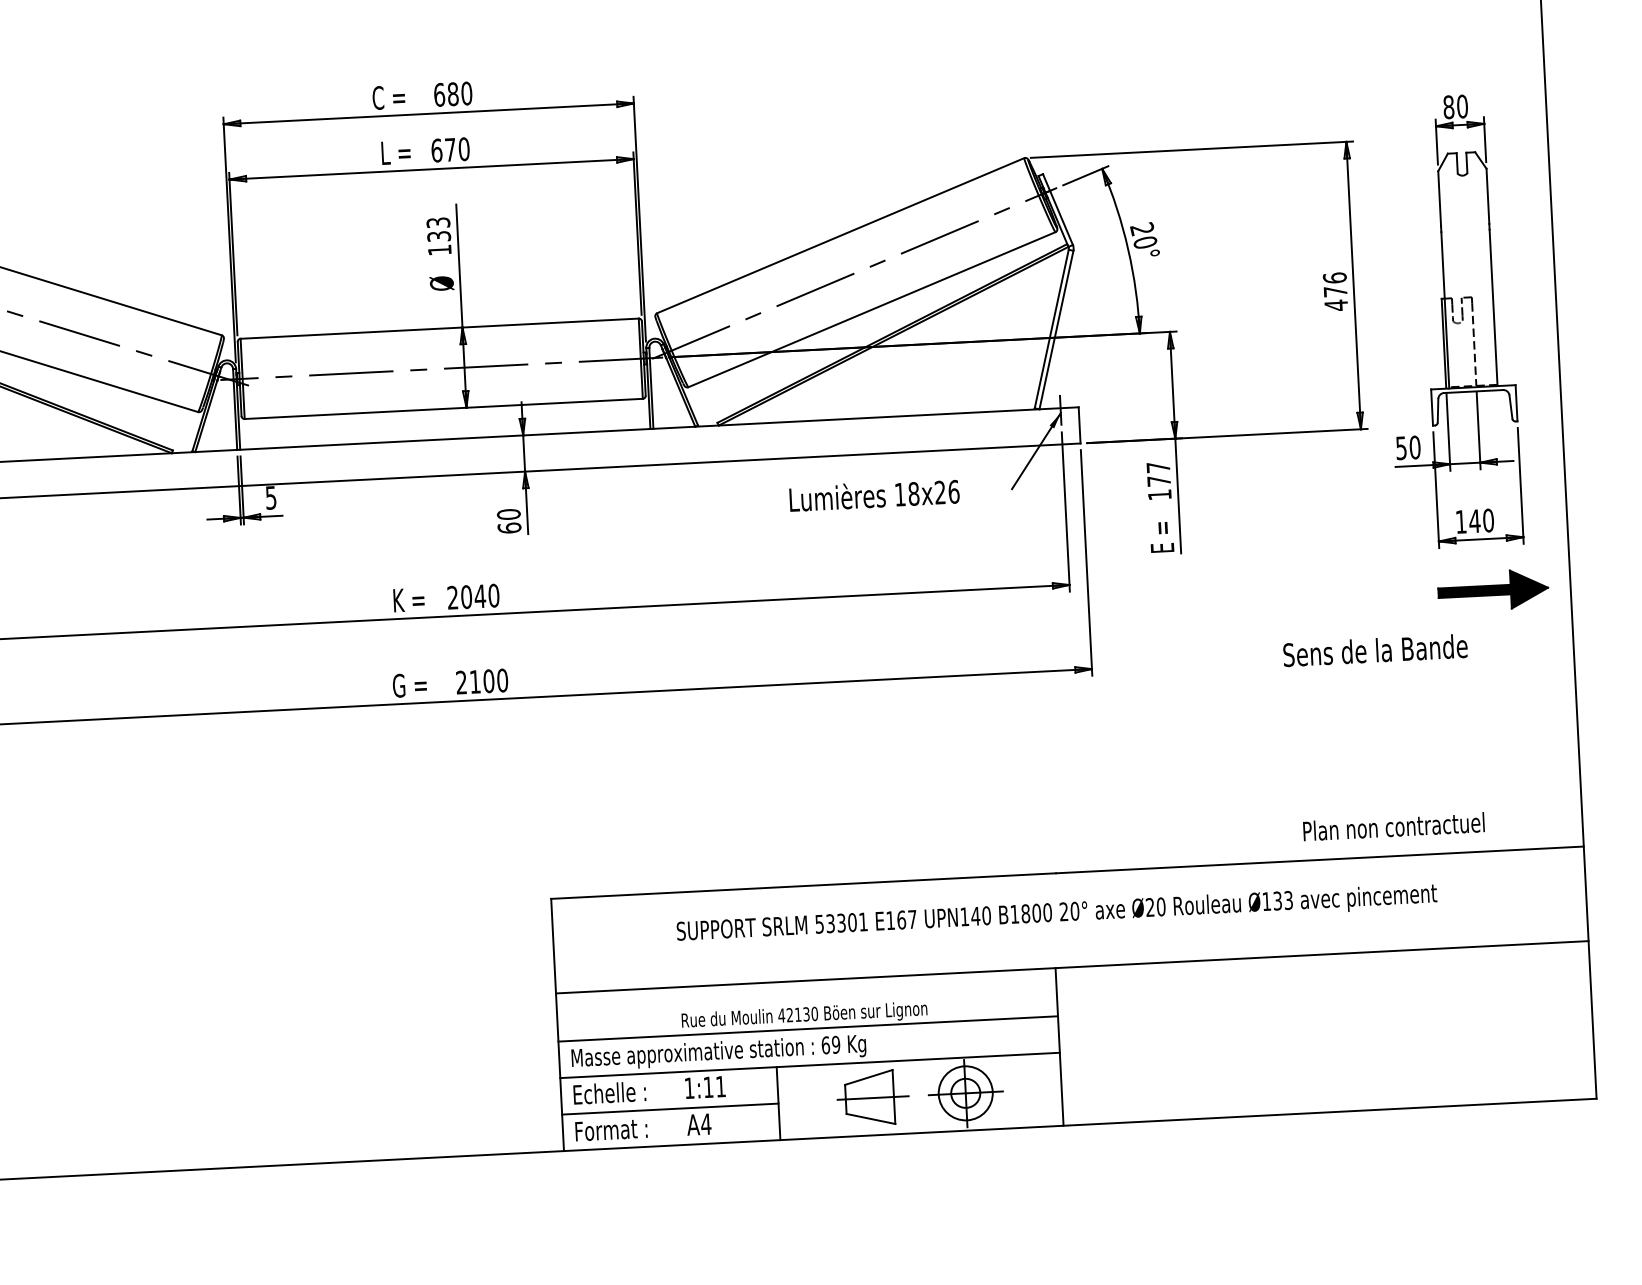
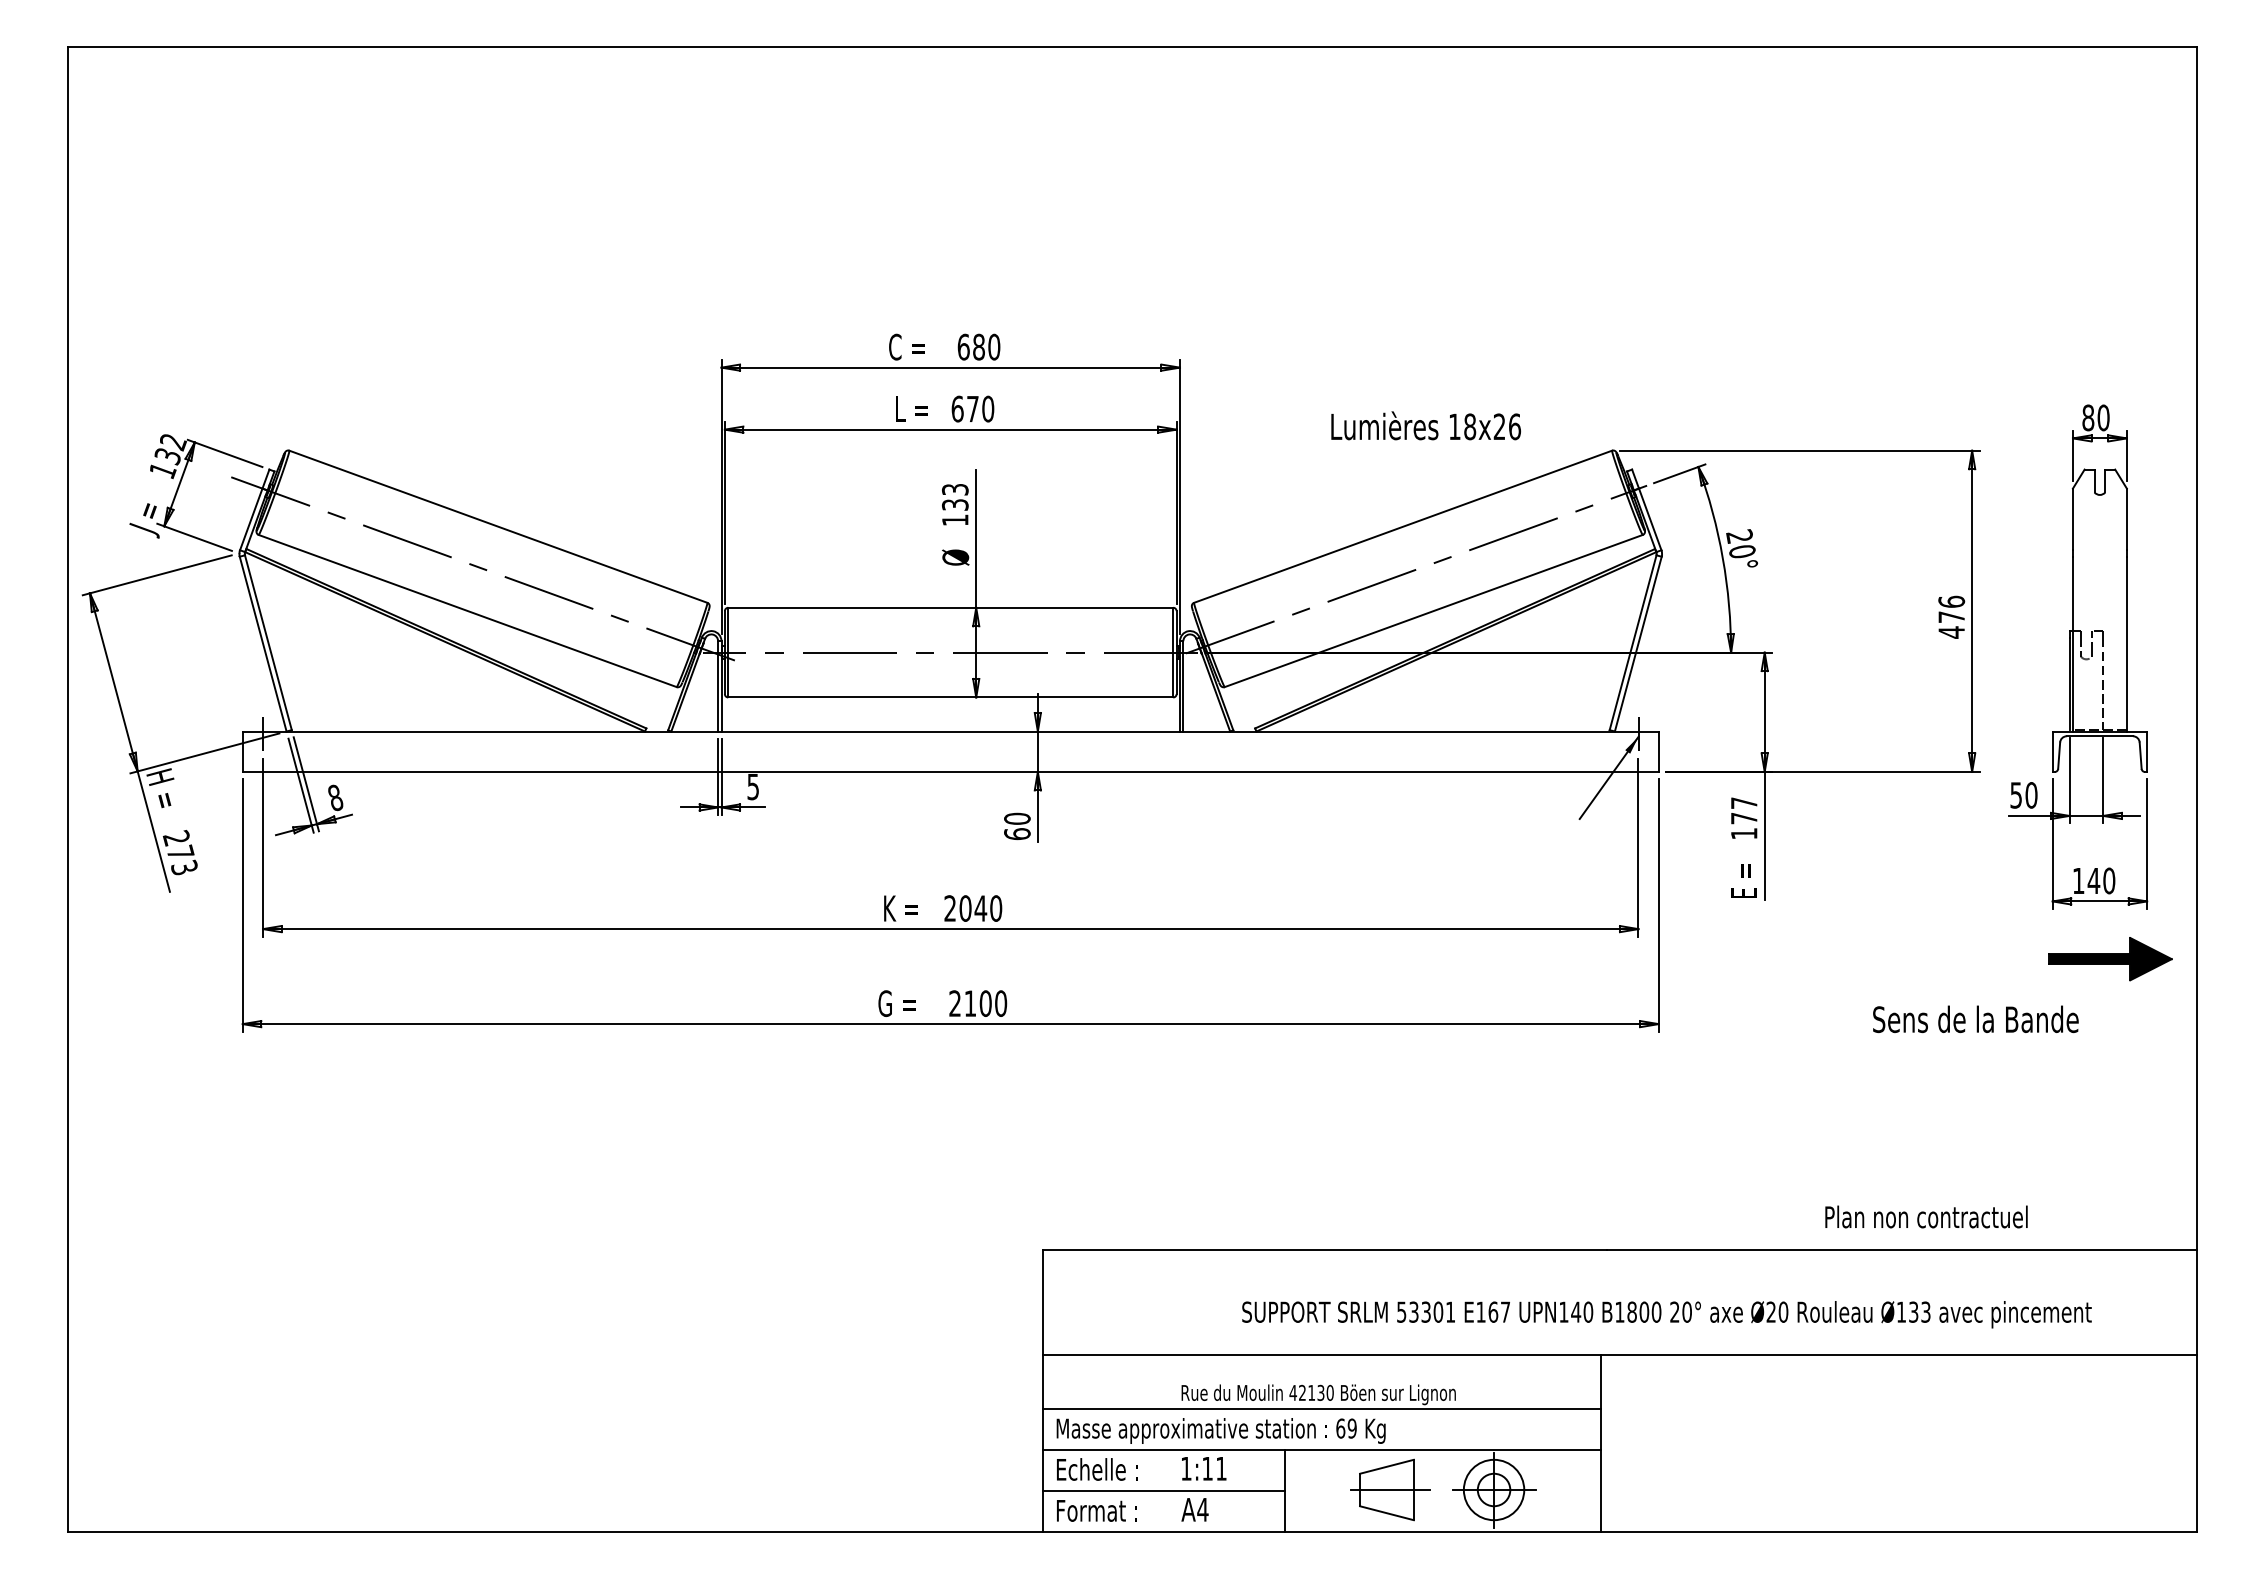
text: (873, 494) -> (1425, 425), moved
text: (1393, 826) -> (1926, 1216), moved
text: (1056, 914) -> (1666, 1314), moved

